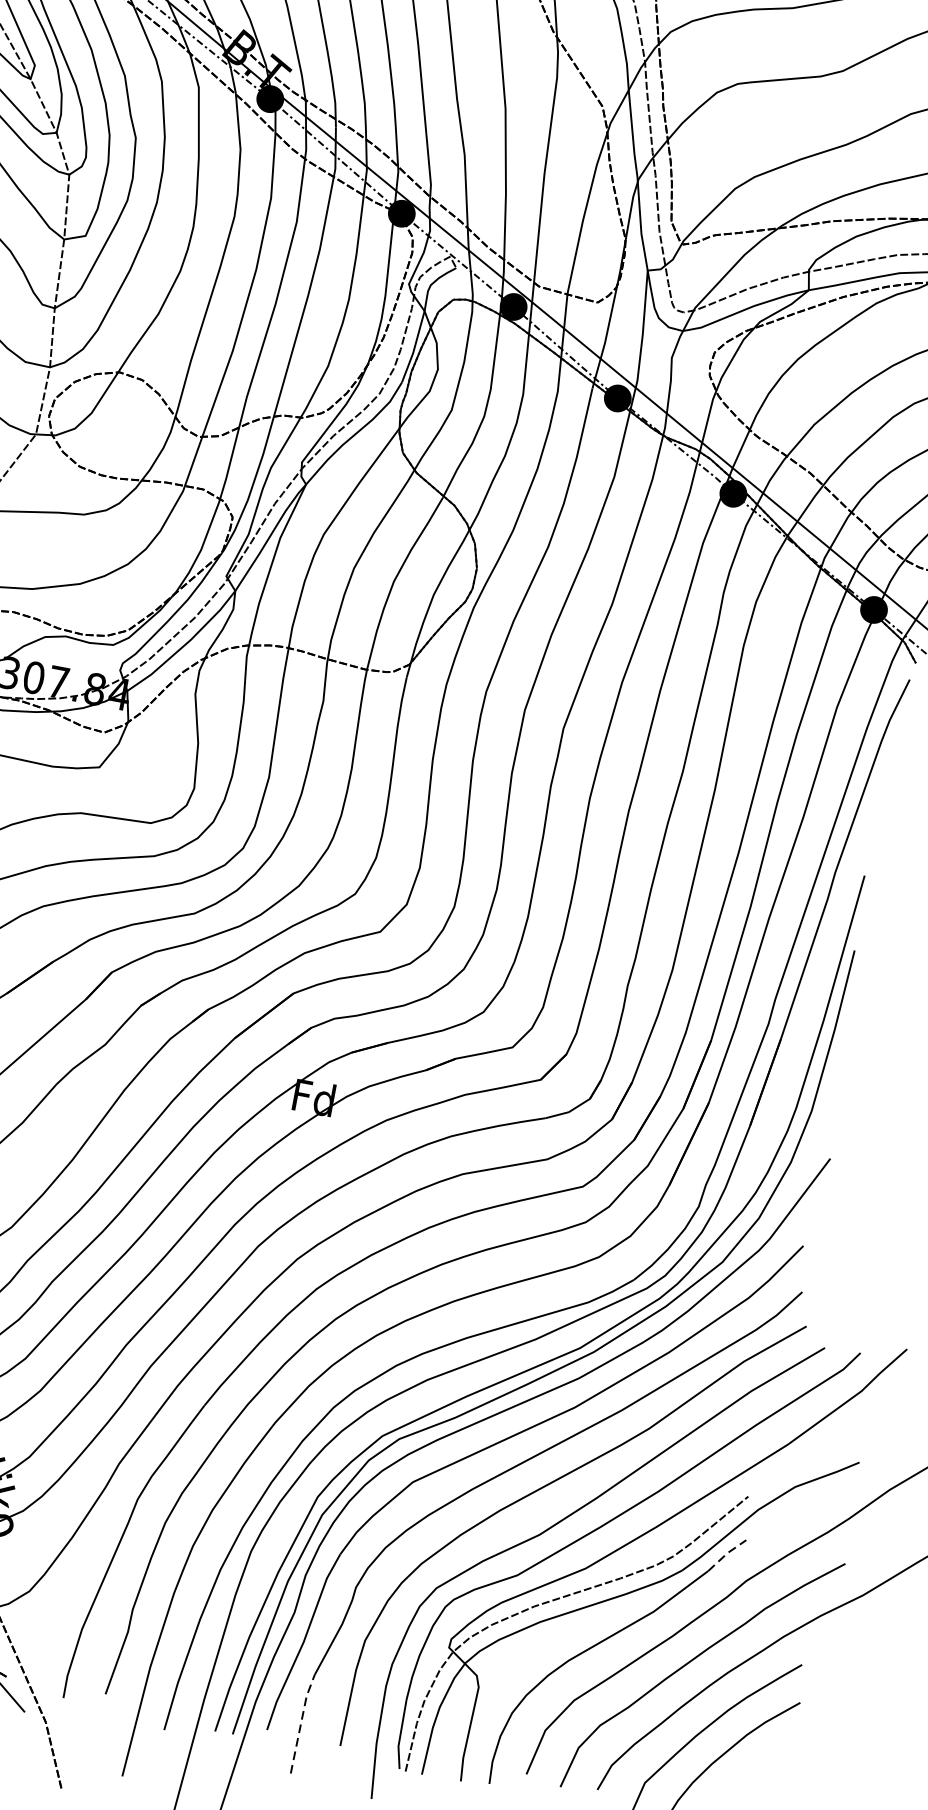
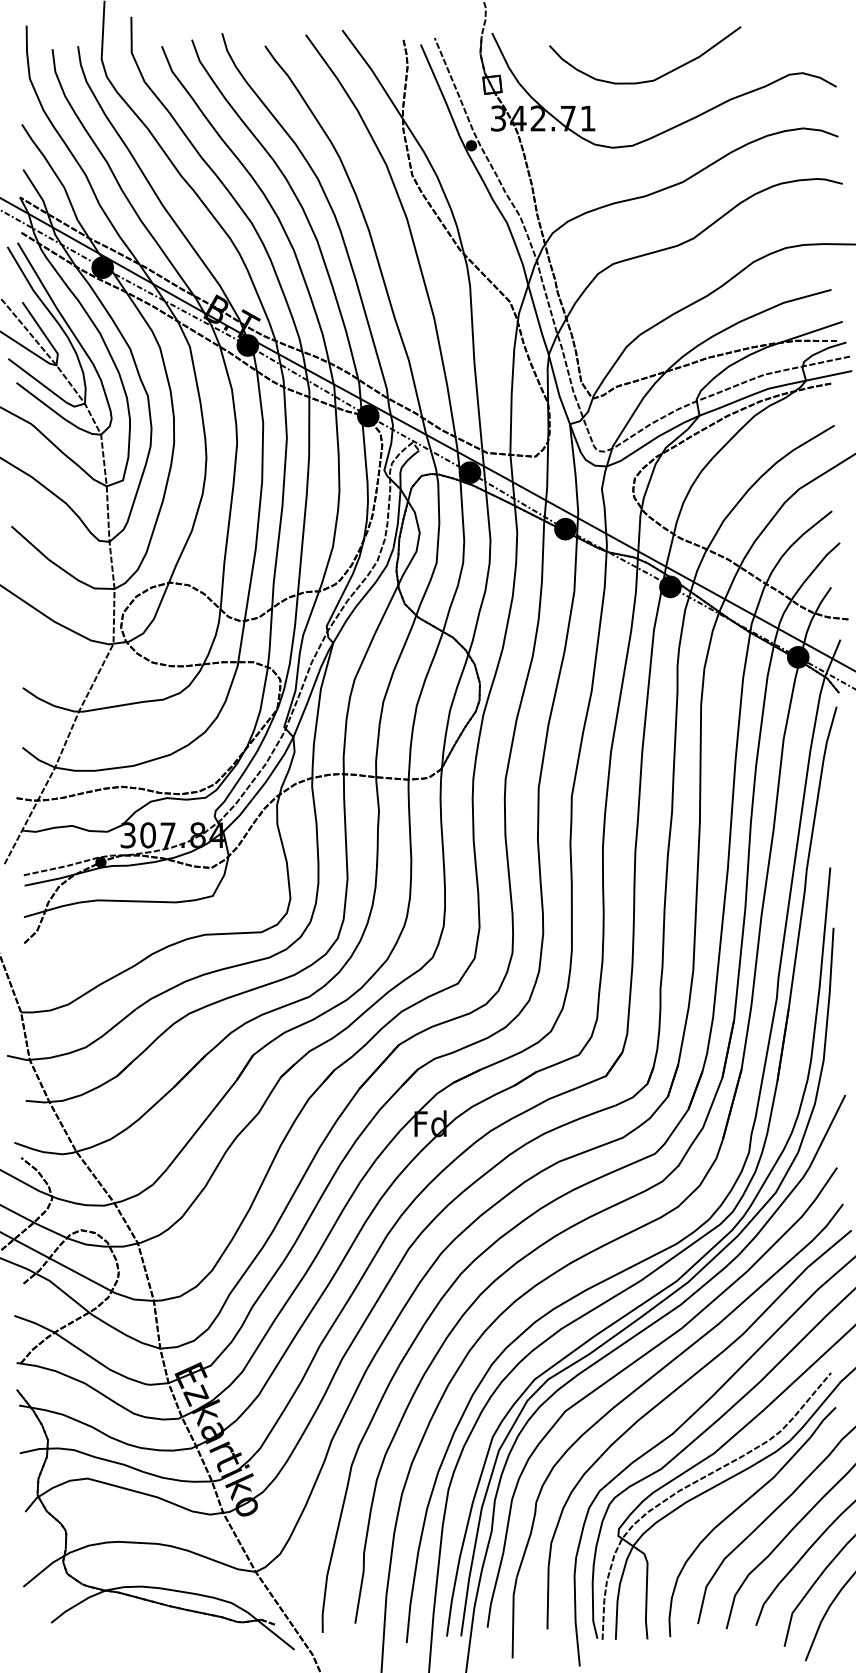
line: (726, 1553) -> (822, 1420), dashed -> solid
line: (301, 1722) -> (513, 1616), dashed -> solid

